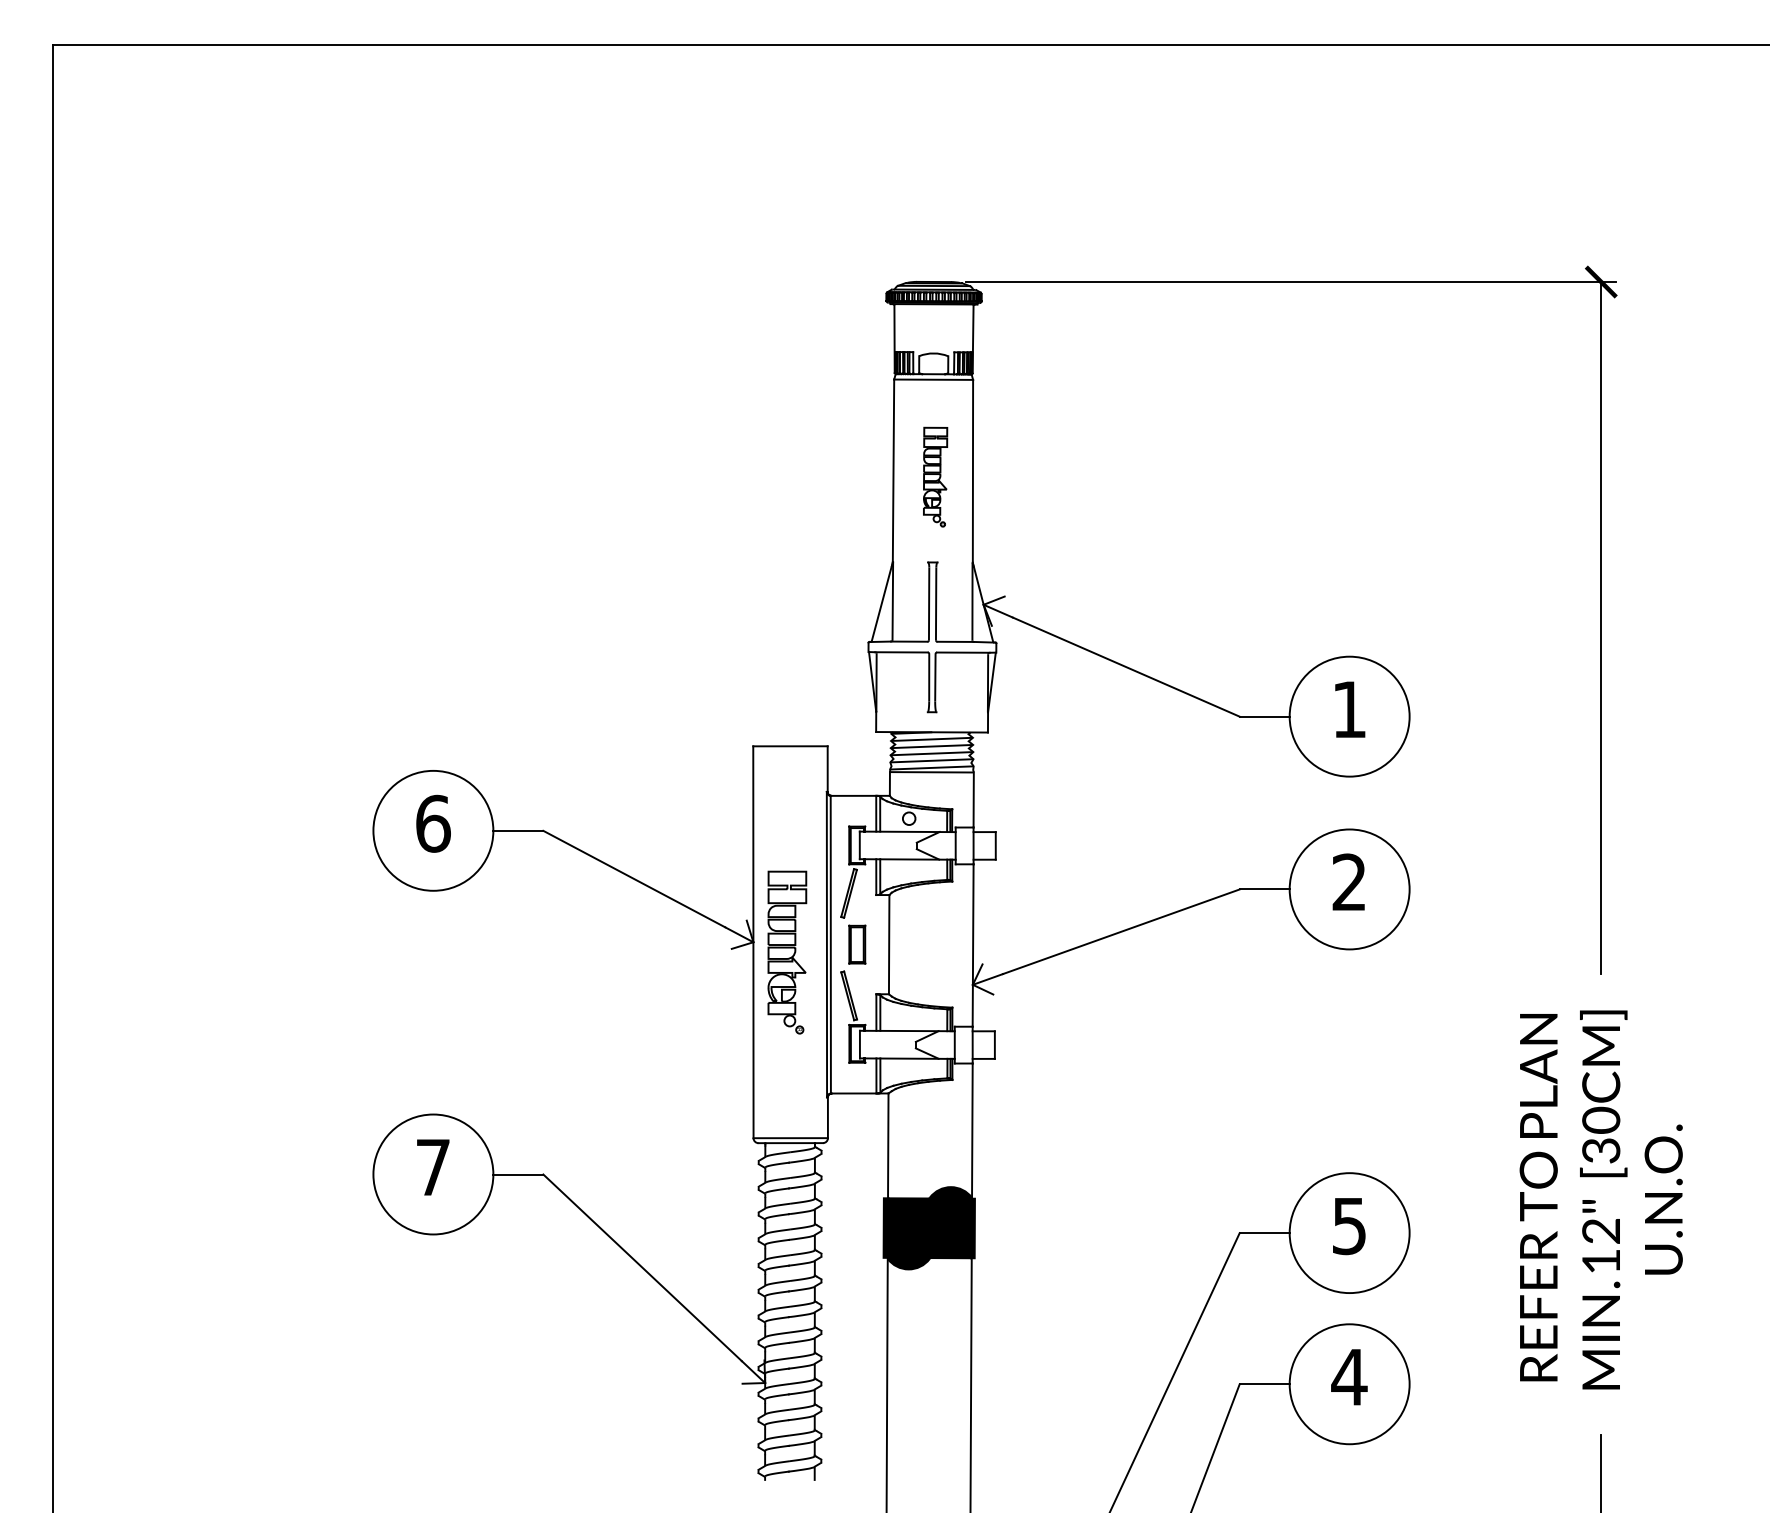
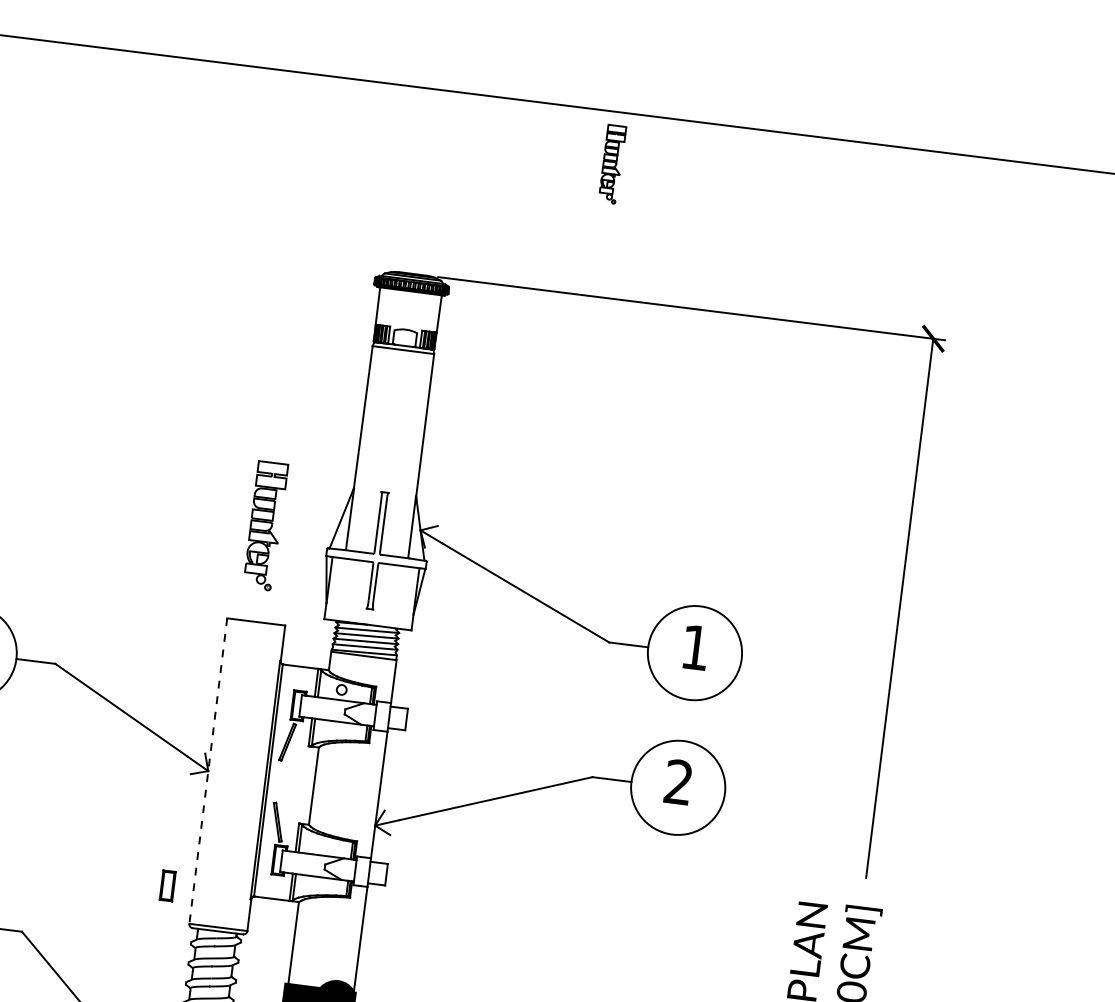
part: (935, 476) -> (612, 163), moved
line: (753, 942) -> (208, 771), solid -> dashed
part: (857, 944) -> (167, 885), moved
part: (787, 952) -> (265, 525), moved

